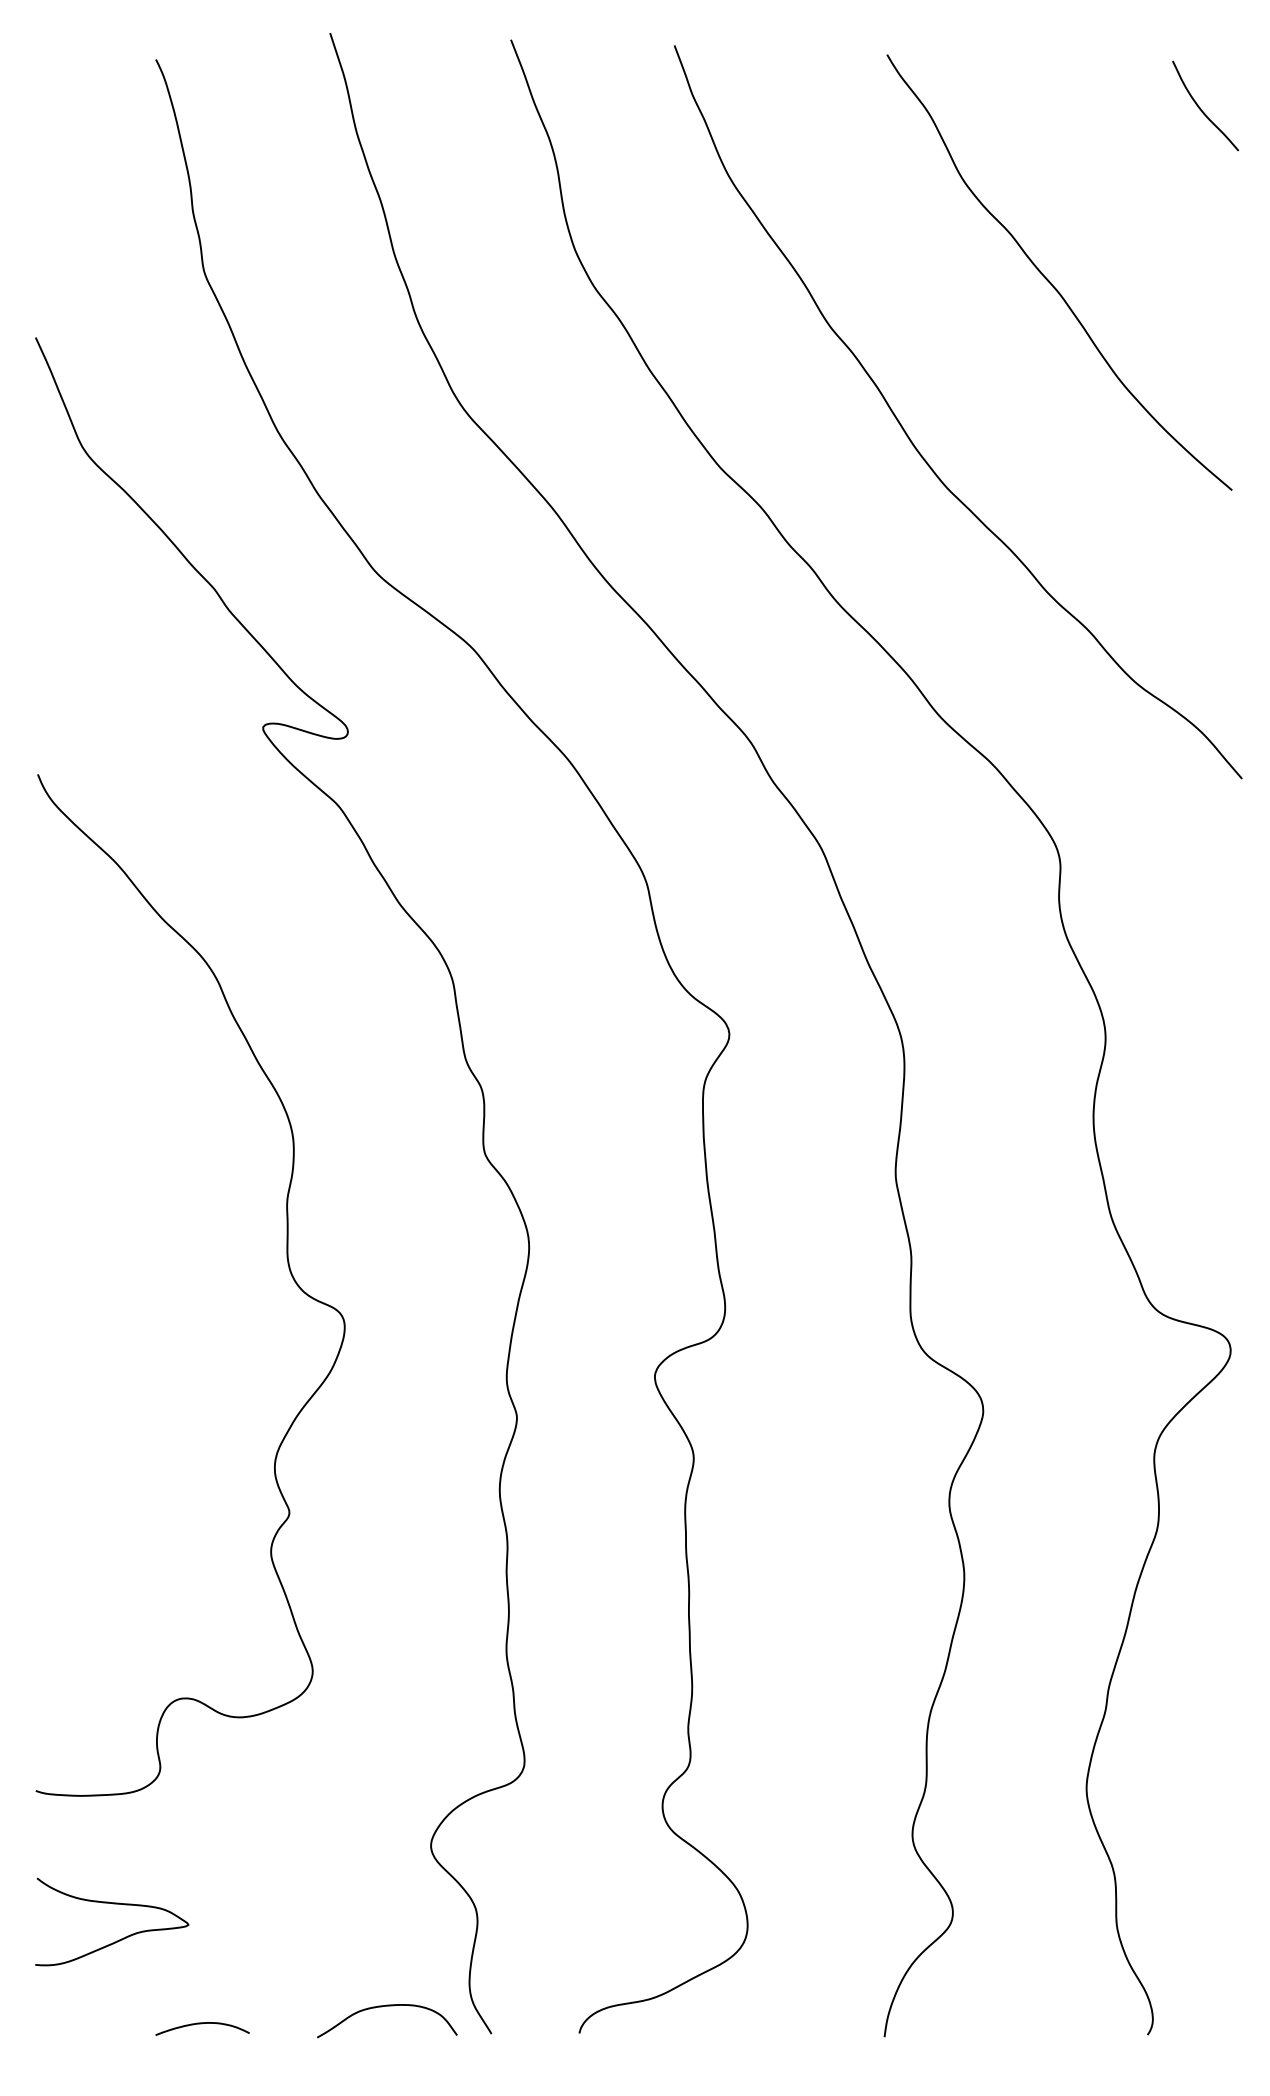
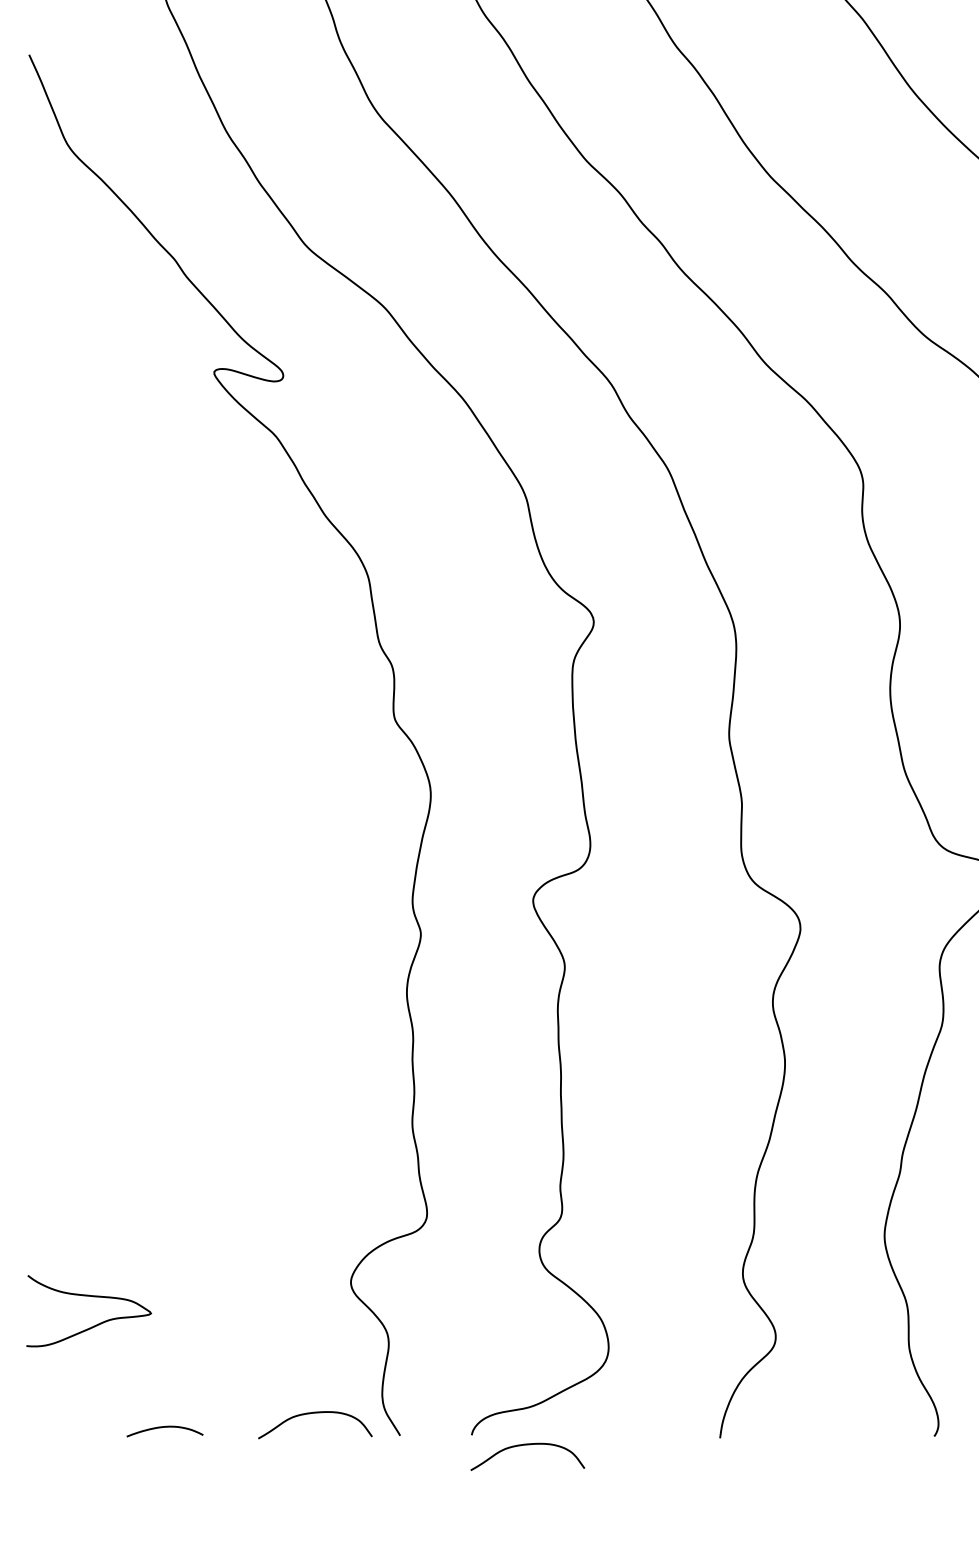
curve: (287, 1264) -> (234, 809), removed
curve: (112, 1904) -> (89, 1296), moved
curve: (643, 2046) -> (523, 1445), added

